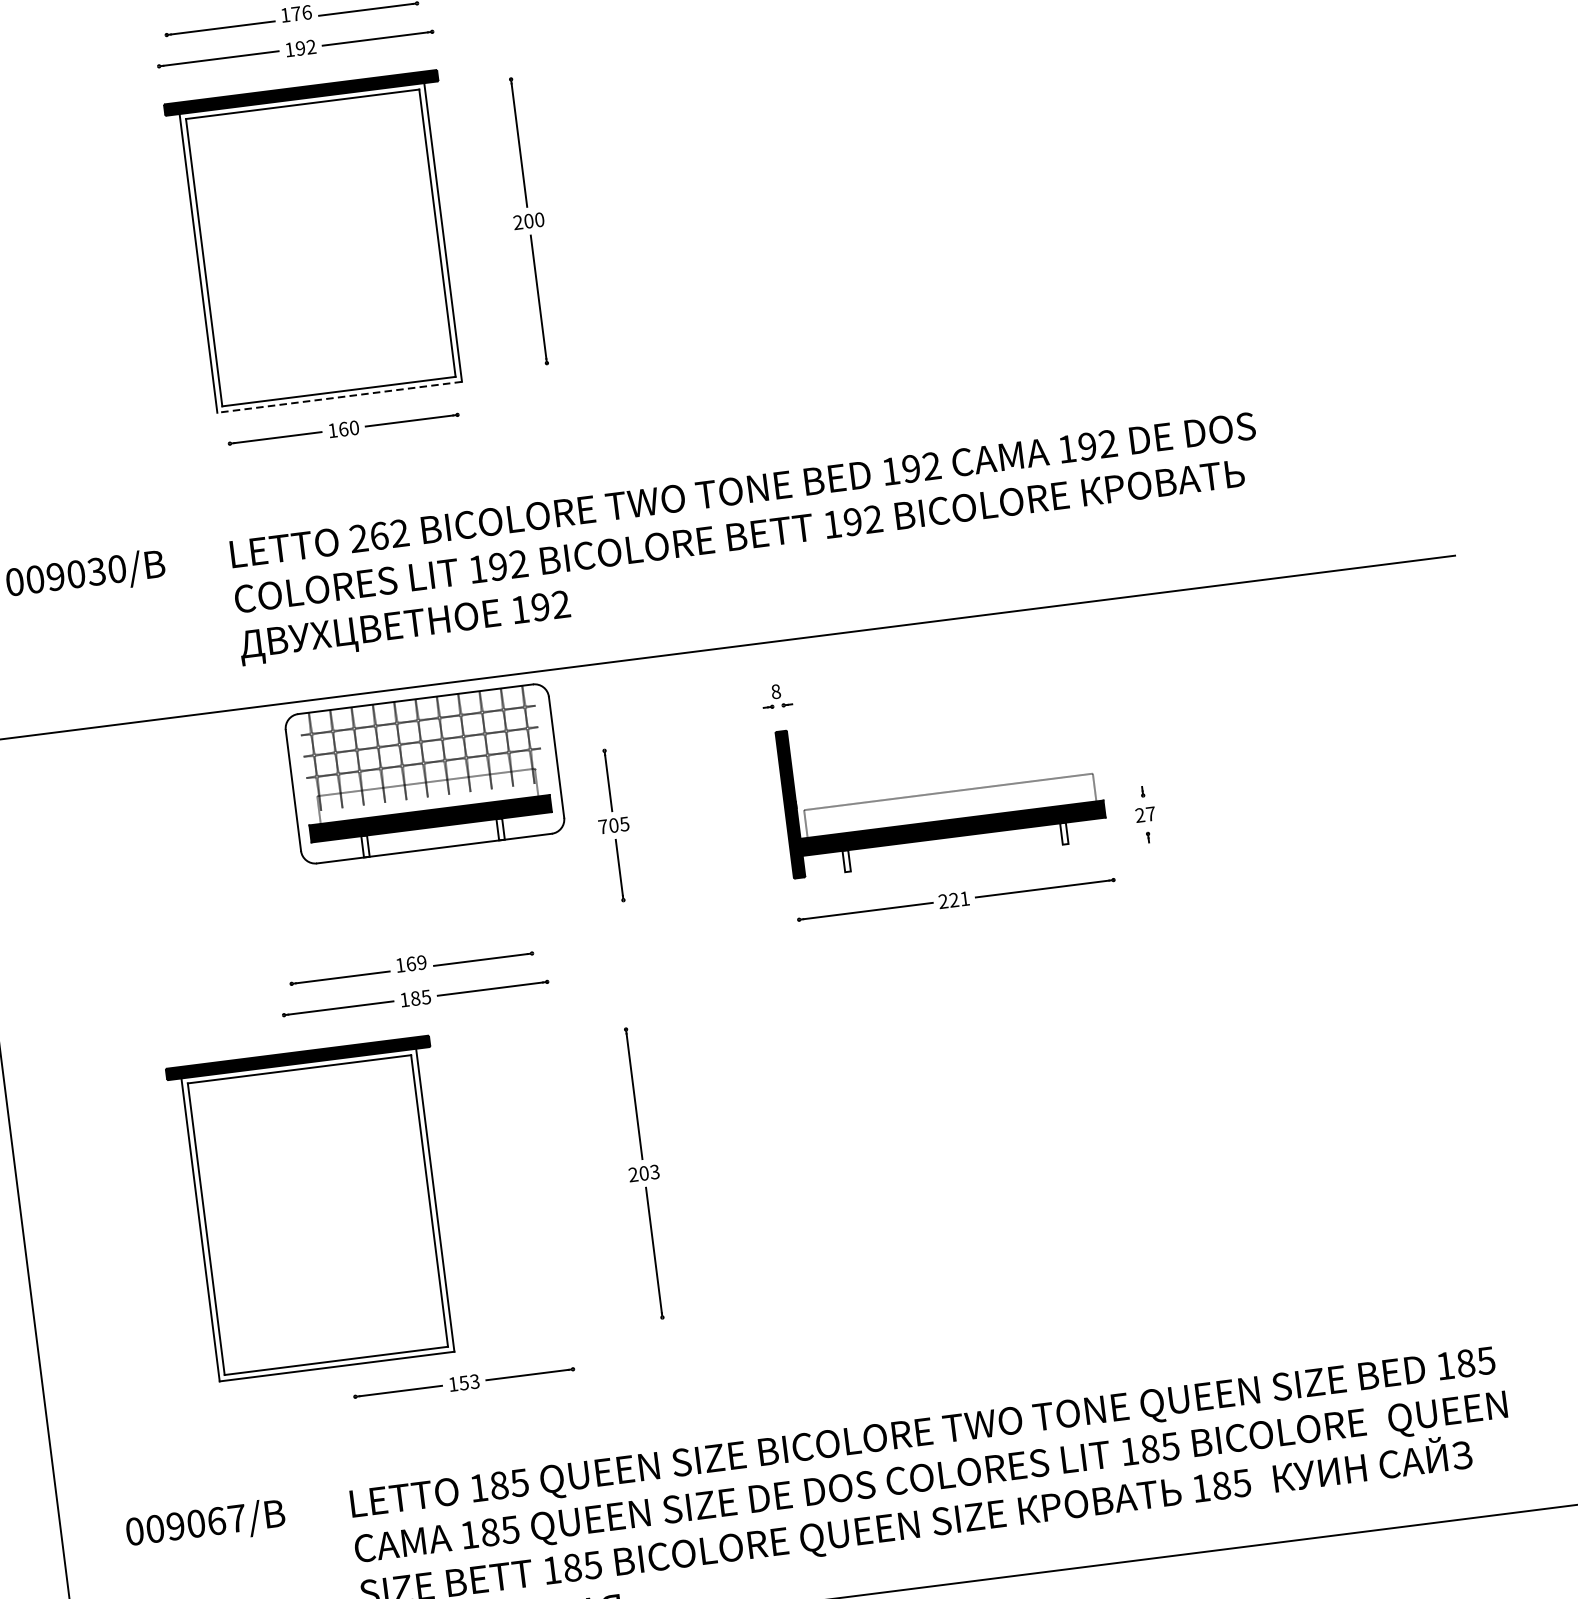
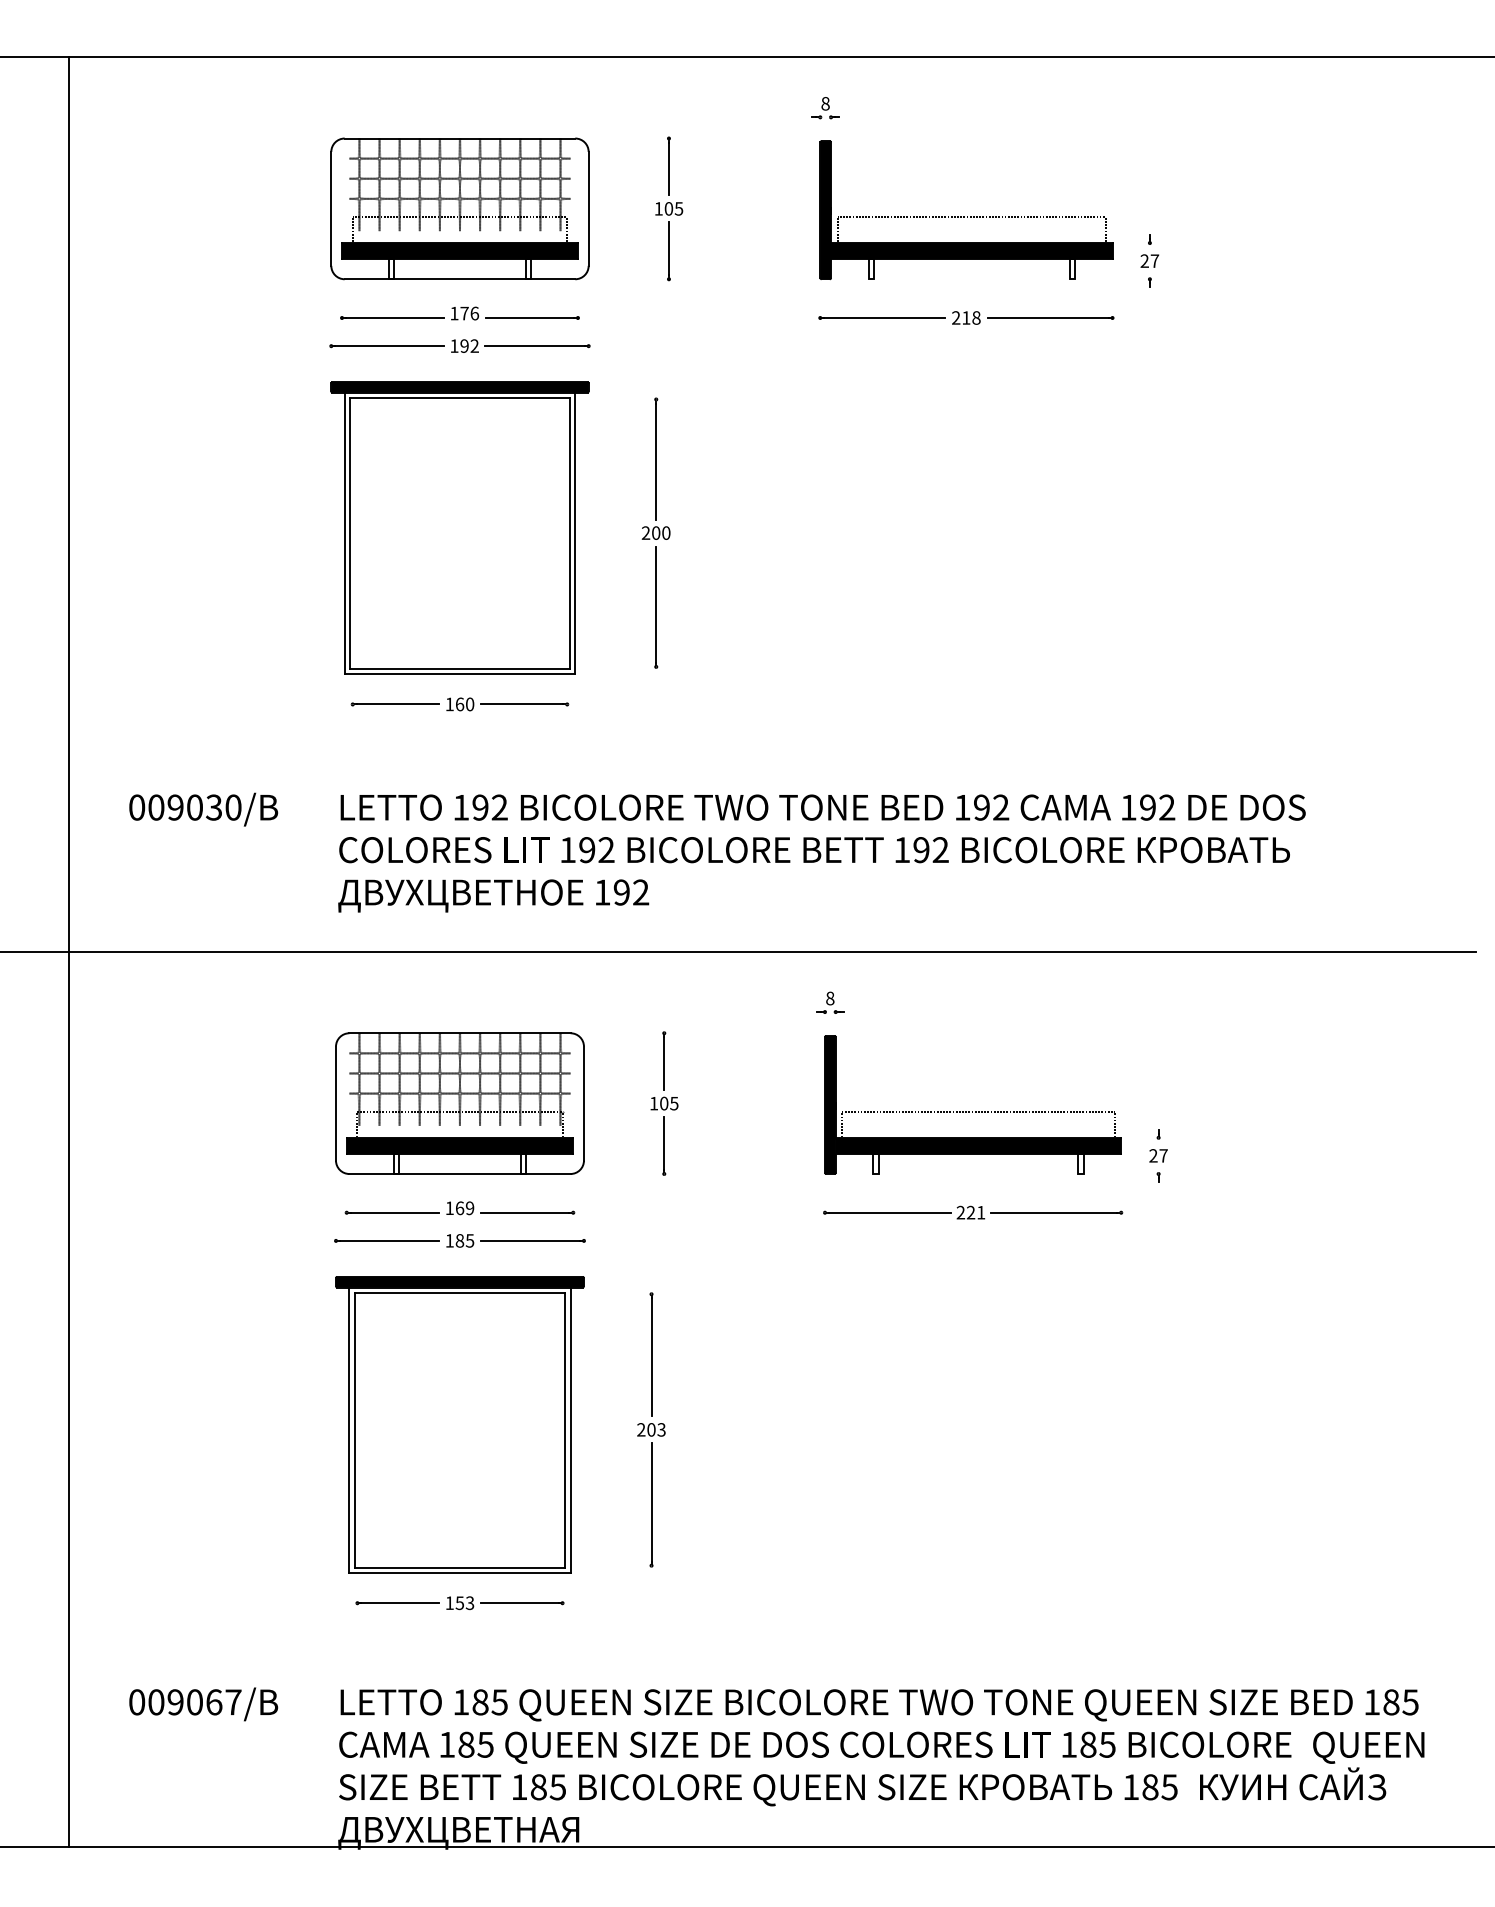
line: (339, 397) -> (459, 674), dashed -> solid
text: (368, 537) -> (470, 807), 262 -> 192
part: (424, 773) -> (459, 1103), moved
text: (603, 826) -> (654, 1103), 705 -> 105
part: (316, 1209) -> (459, 1424), moved

